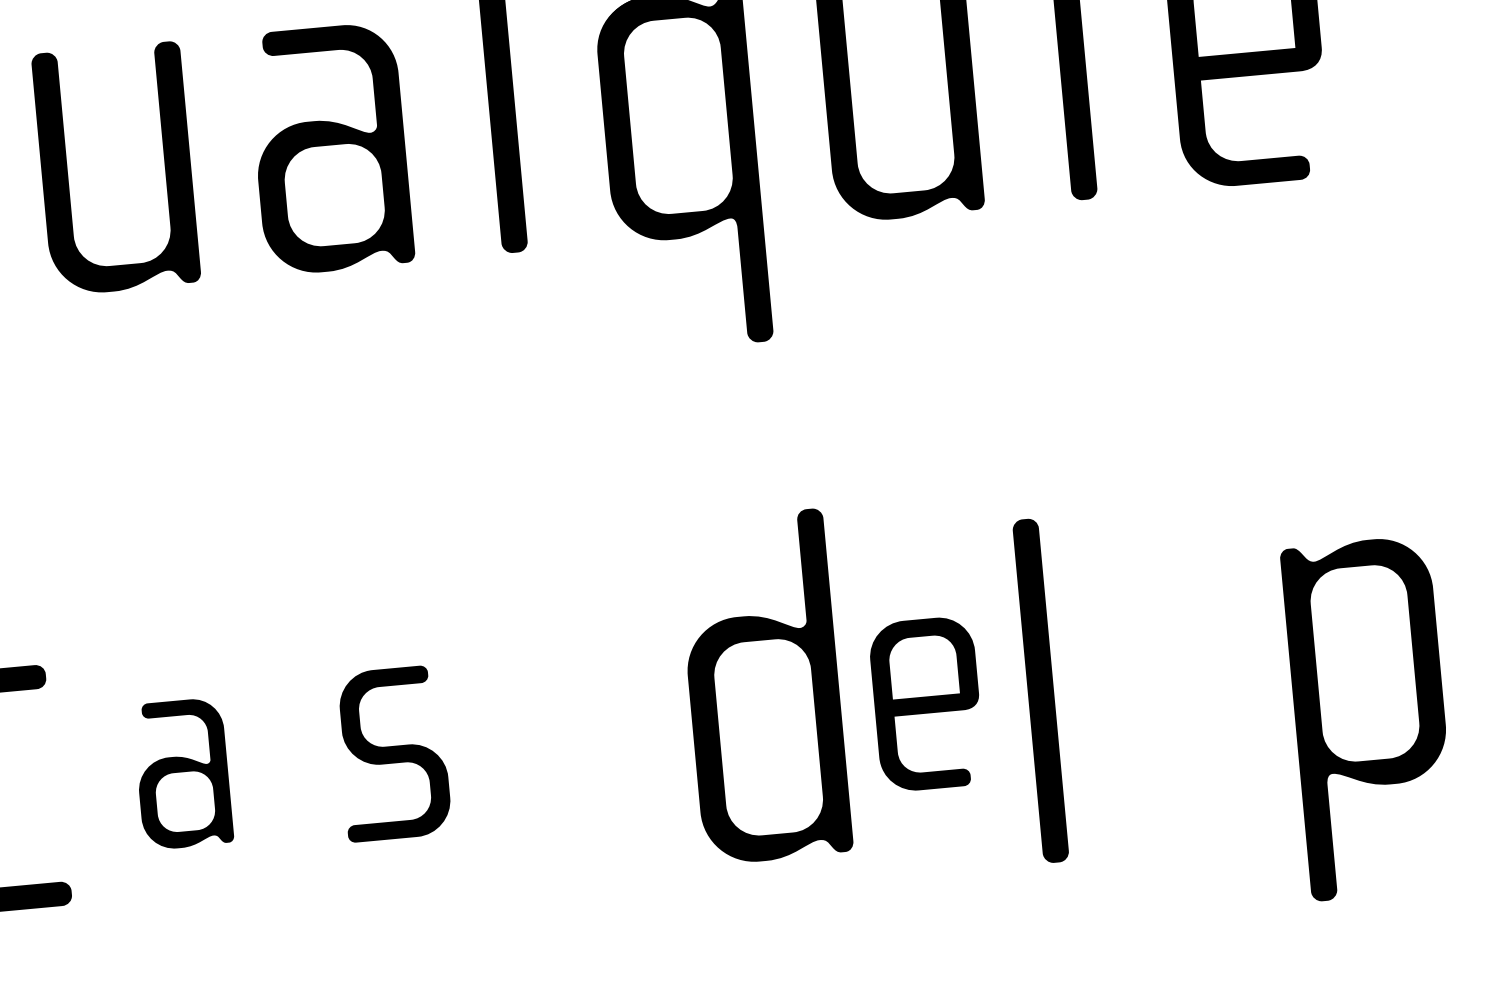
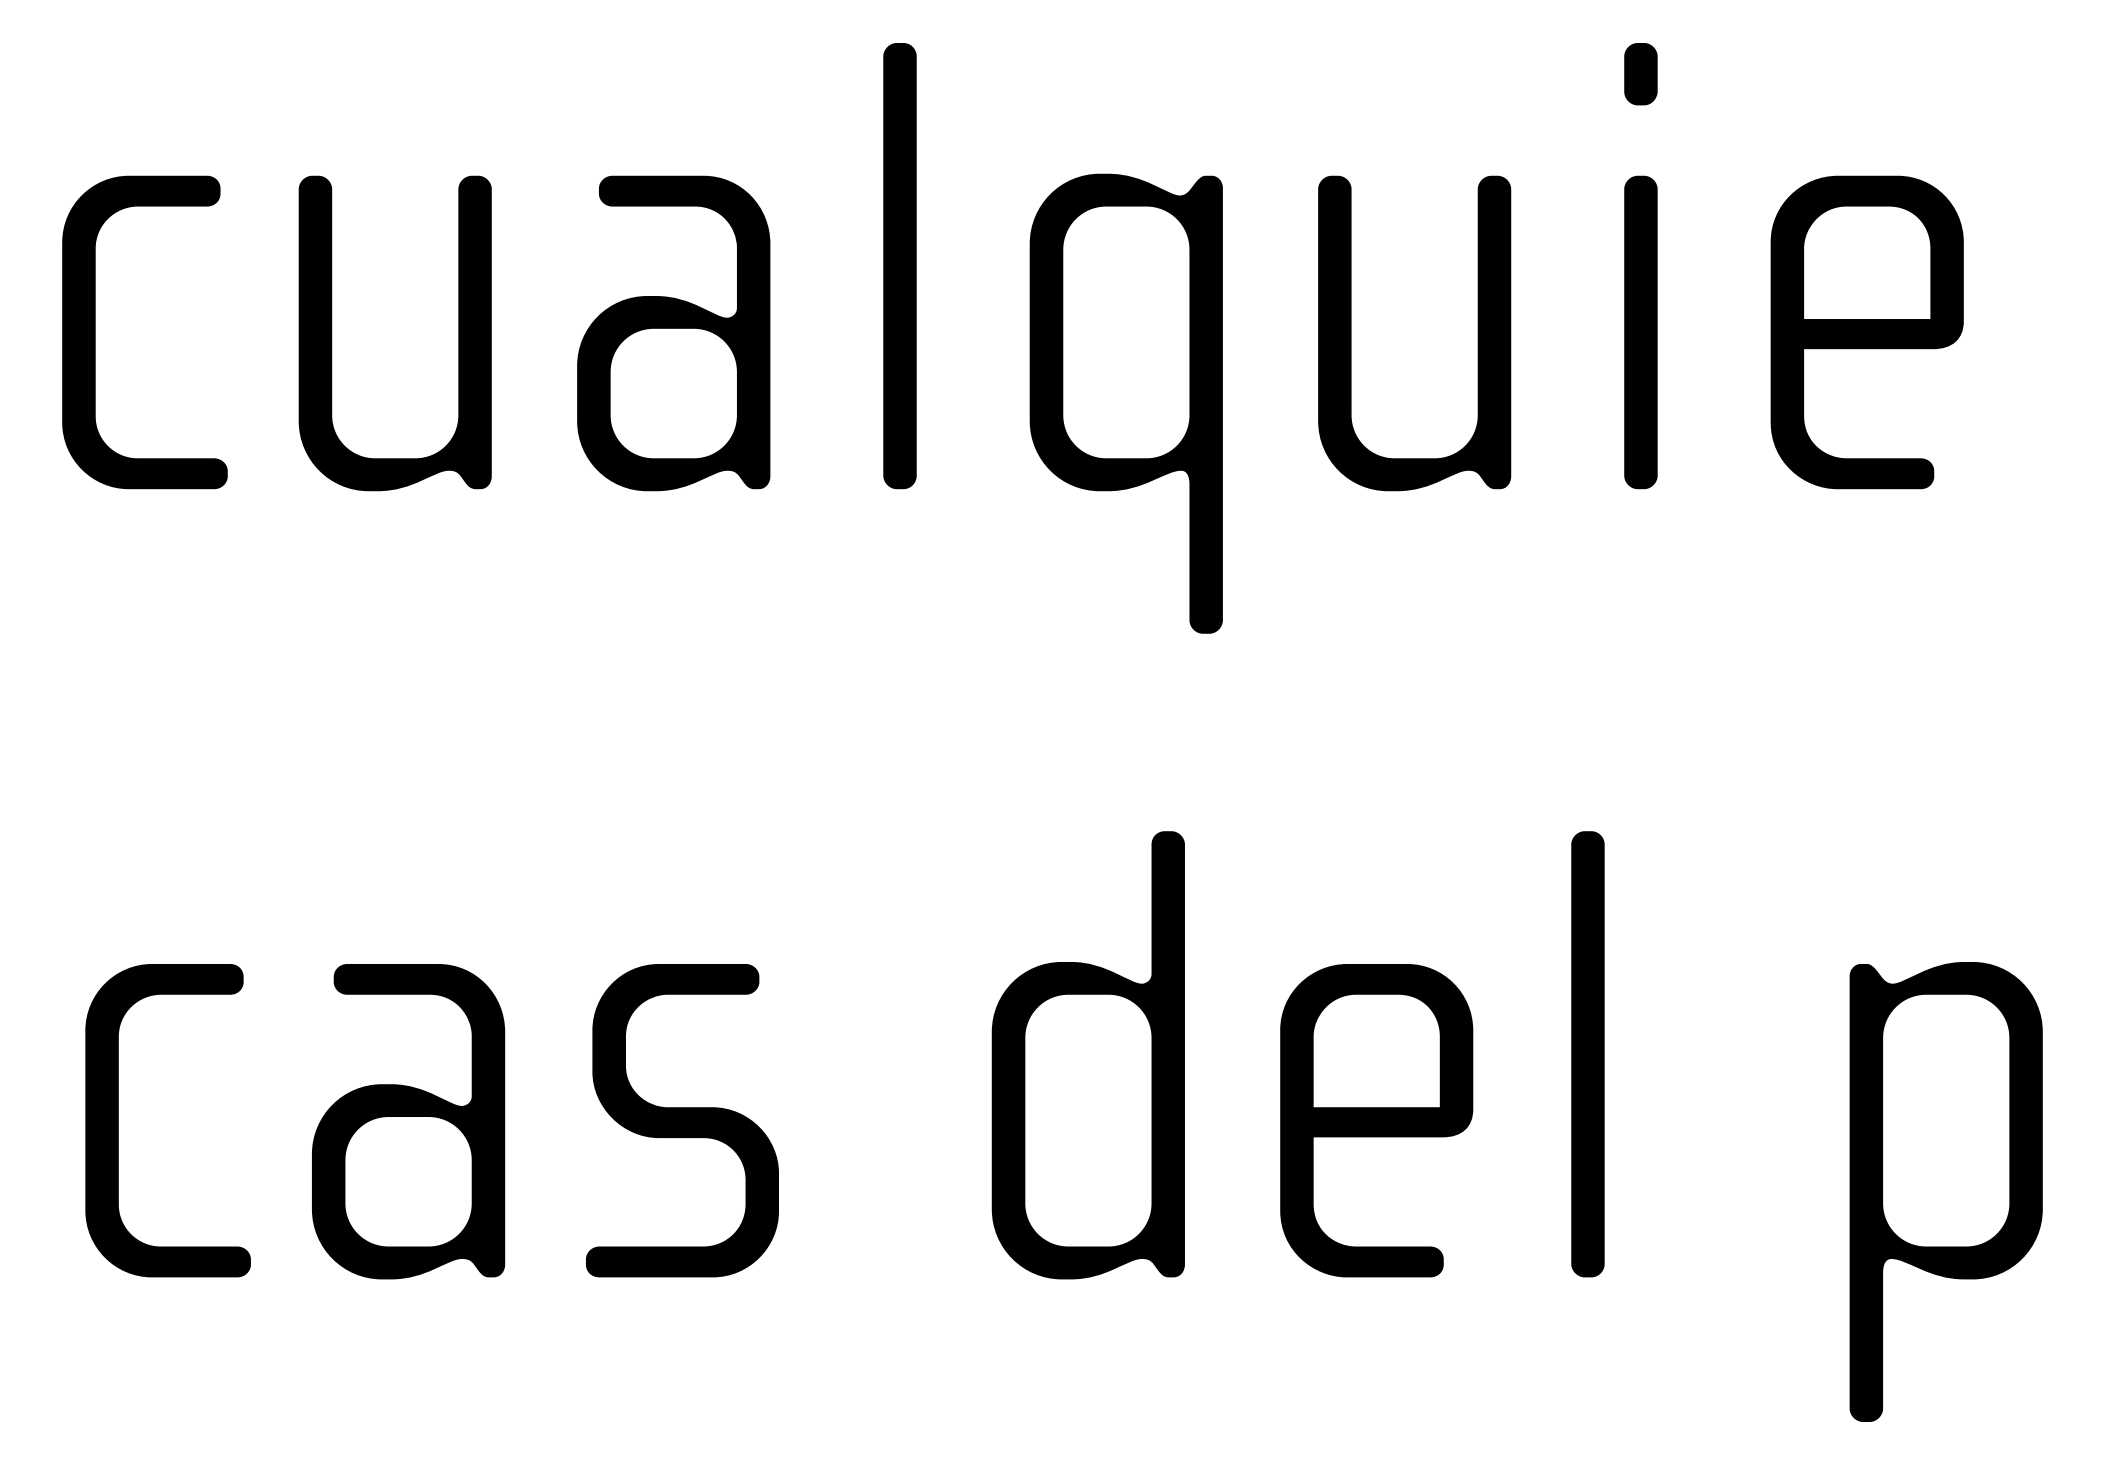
part: (763, 687) -> (1087, 1055), moved
part: (1040, 691) -> (1587, 1054), moved
part: (926, 703) -> (1376, 1120), size x1.43
part: (393, 753) -> (682, 1120), size x1.43
part: (182, 773) -> (408, 1121), size x1.67

